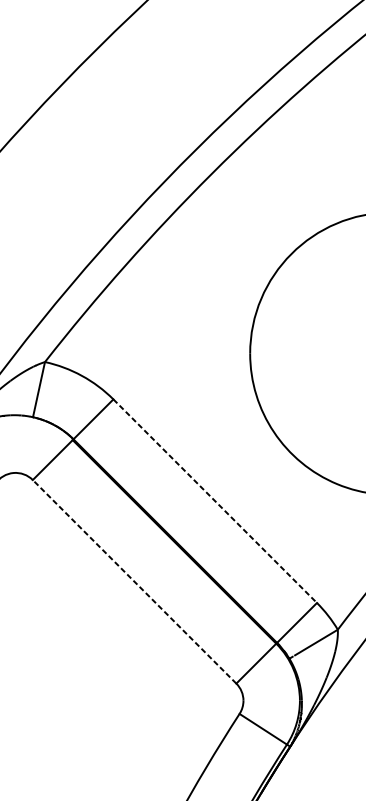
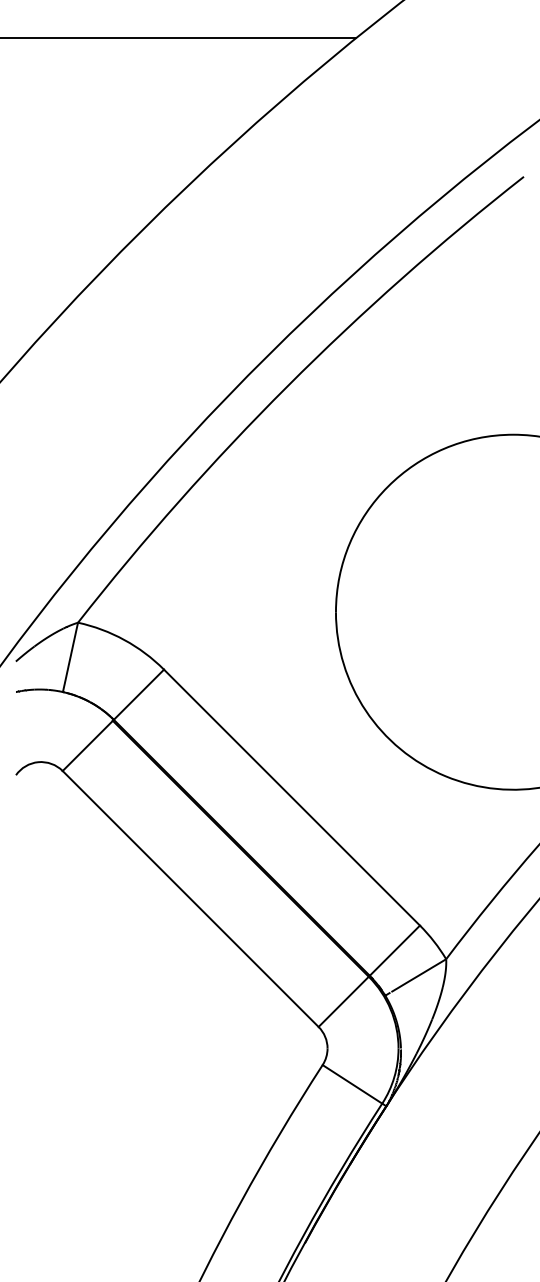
line: (215, 501) -> (292, 797), dashed -> solid
line: (134, 581) -> (190, 898), dashed -> solid

